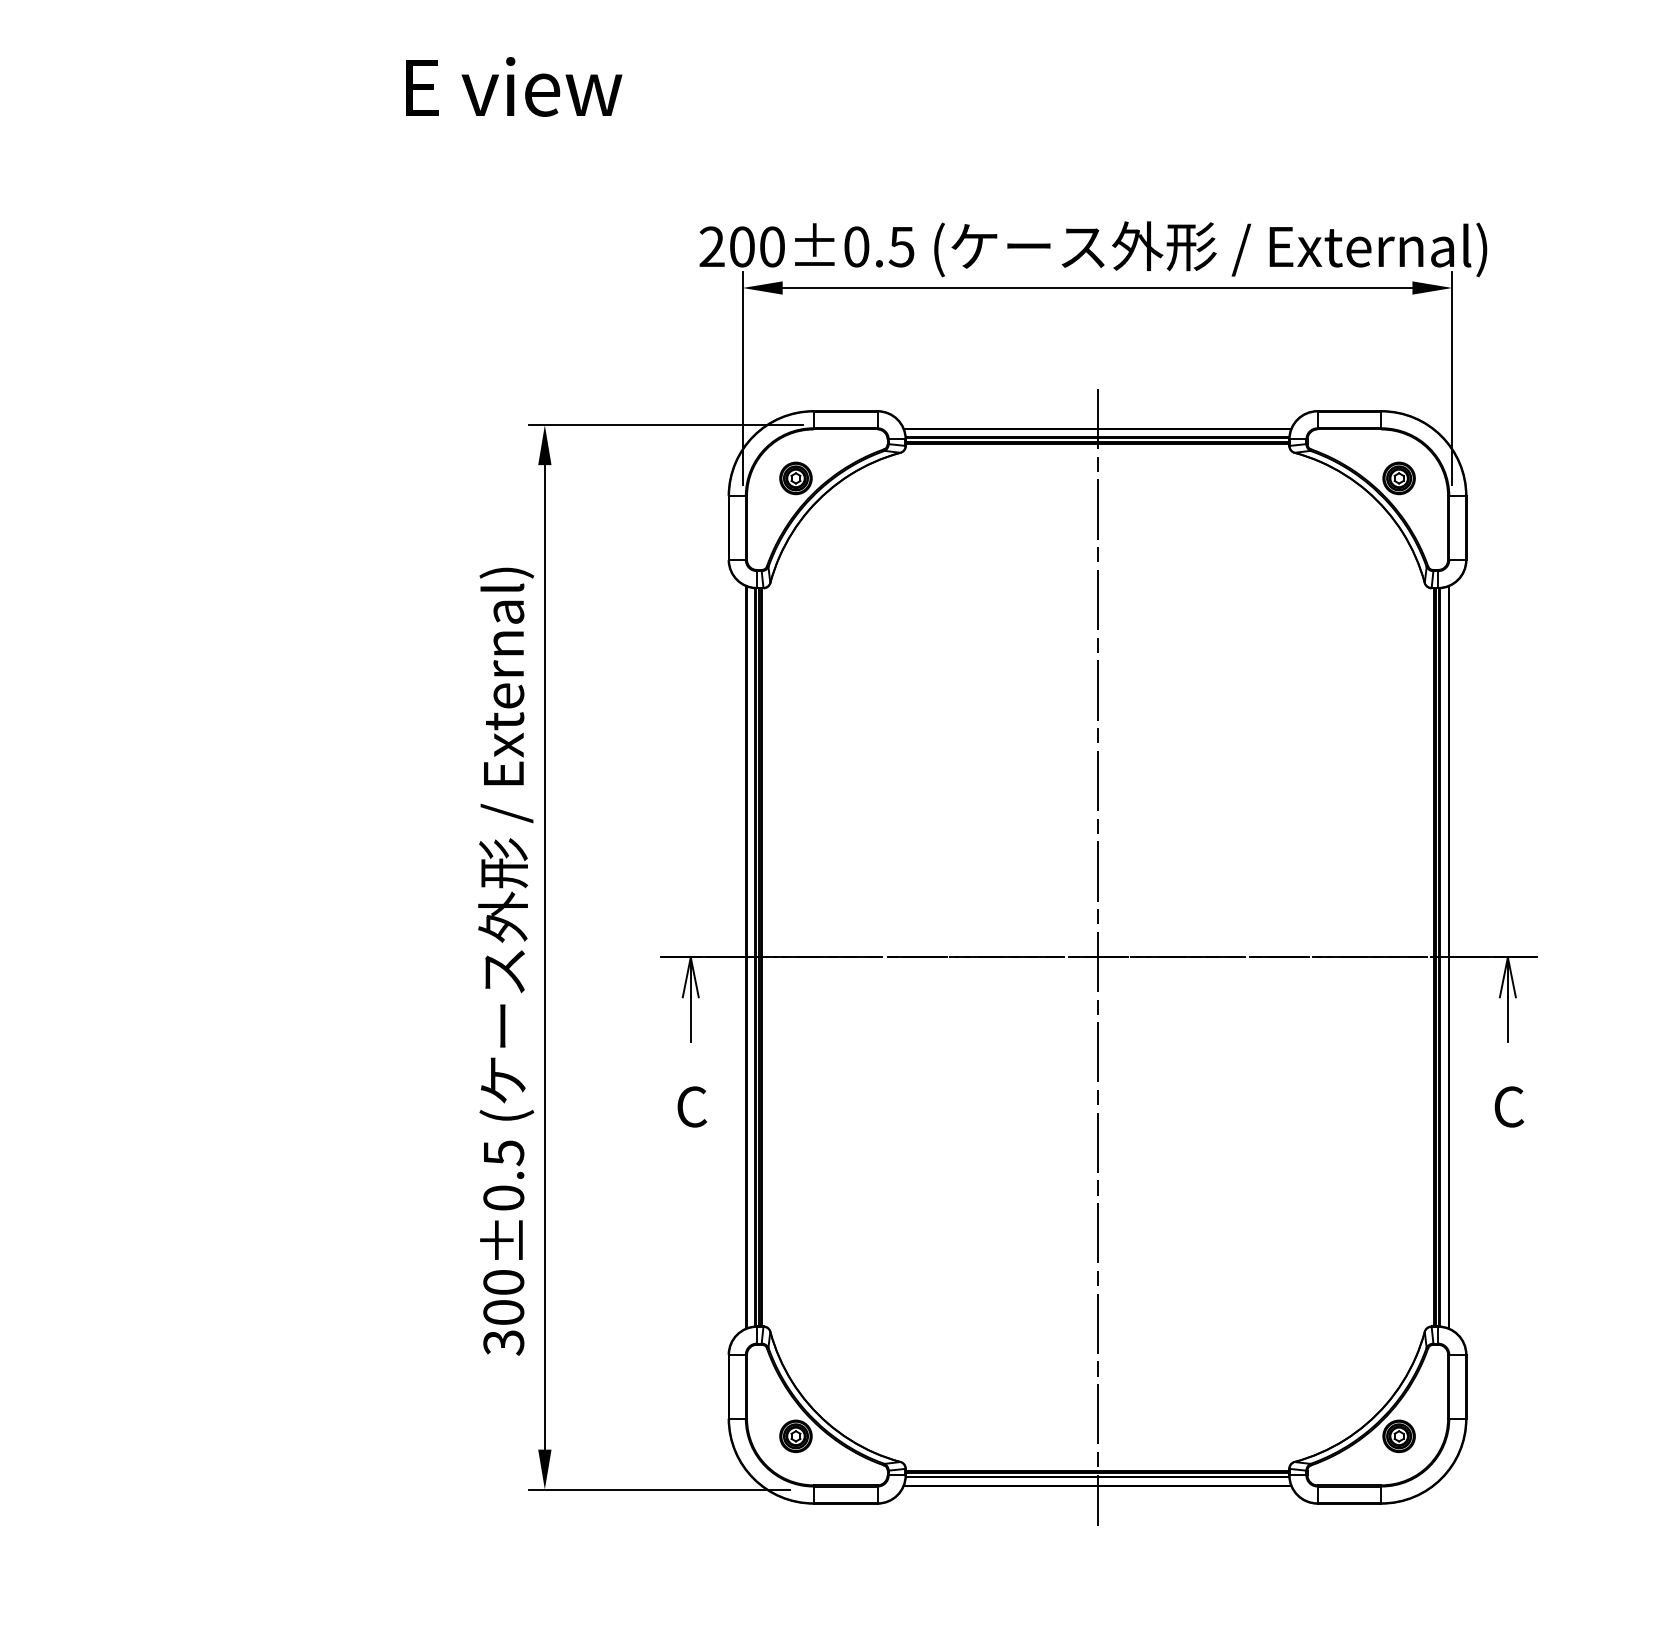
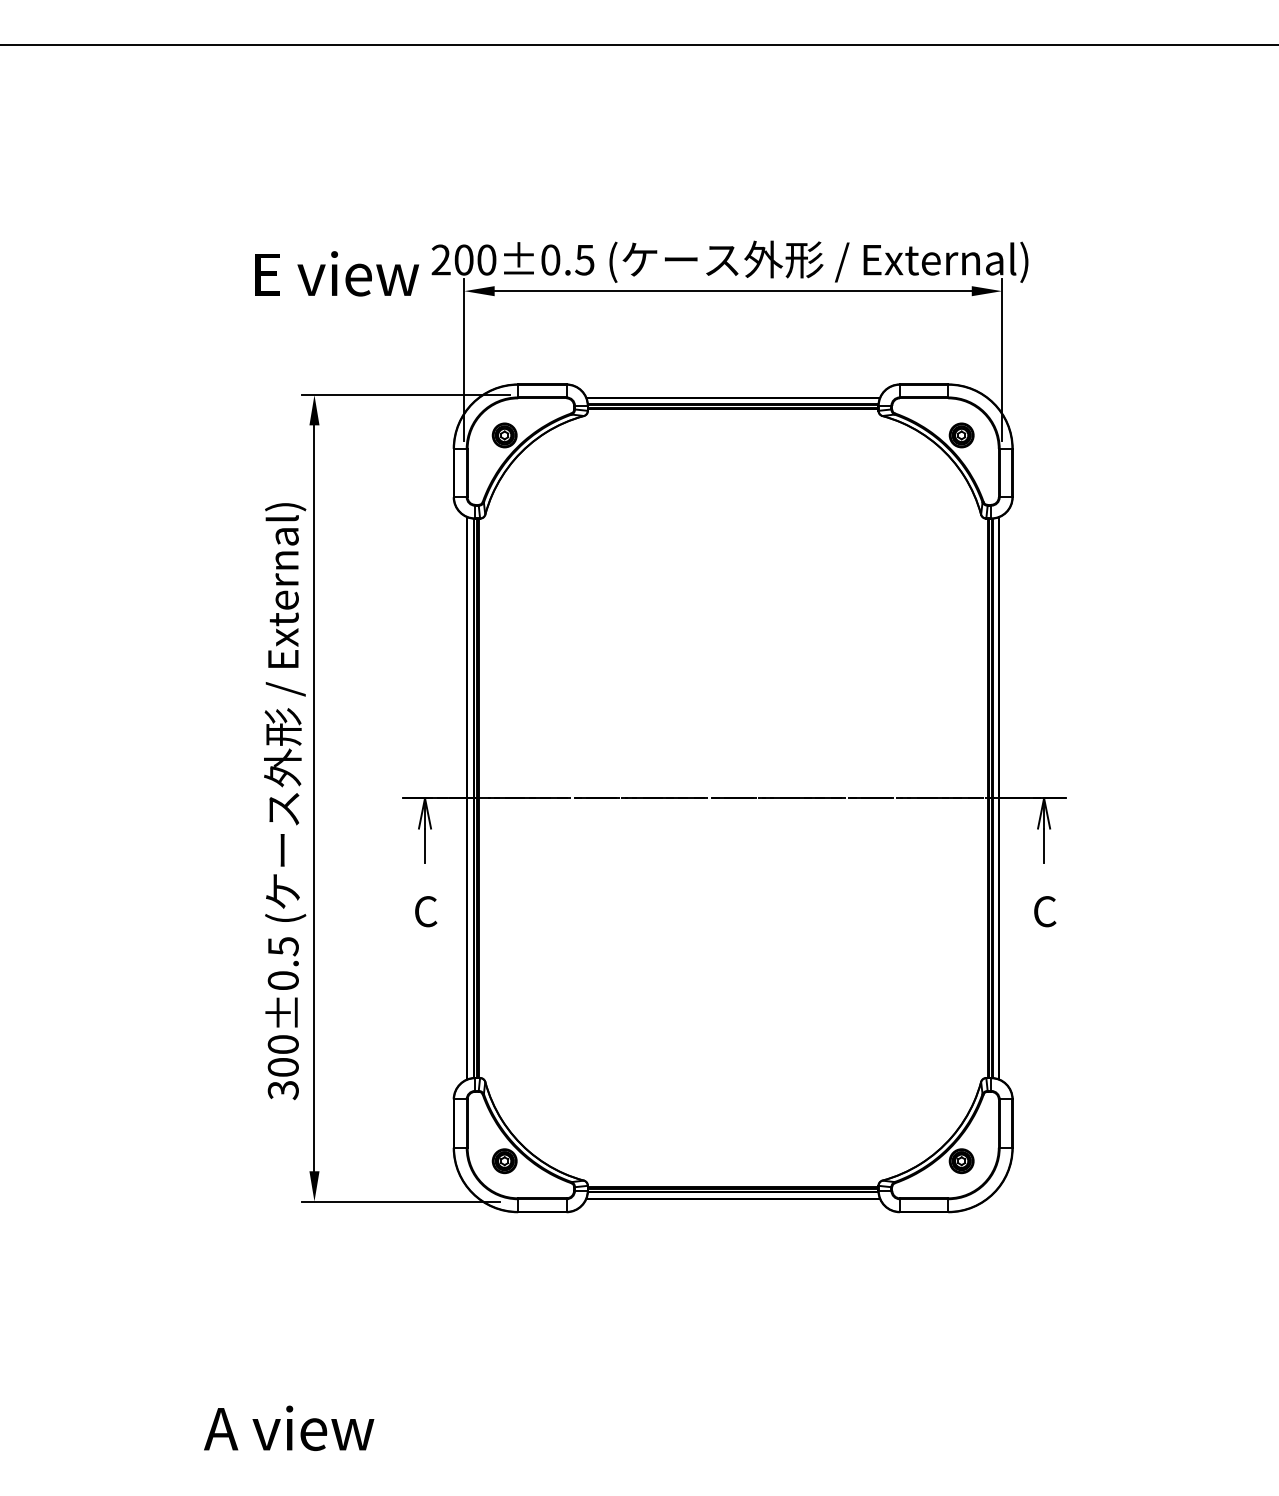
text: (514, 86) -> (337, 273), moved
line: (1097, 957) -> (733, 798), removed

